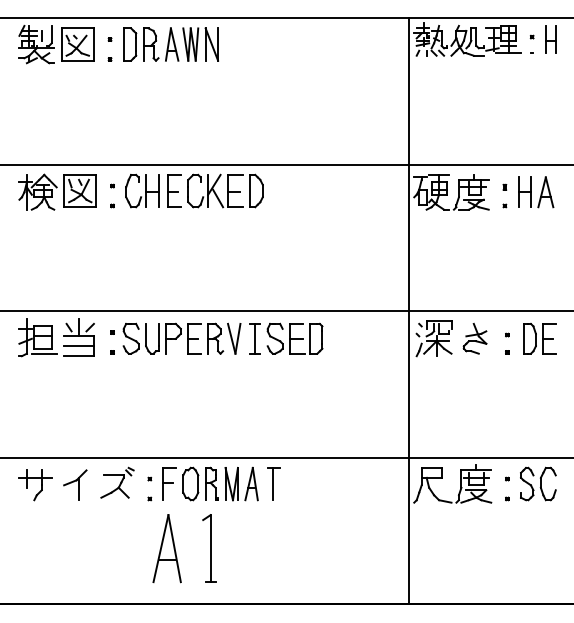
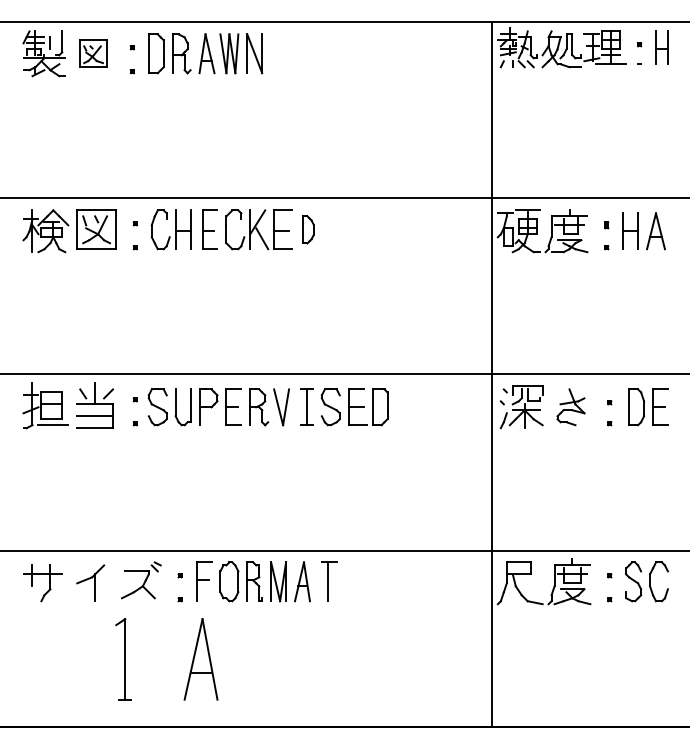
part: (77, 44) -> (93, 53), size x0.7
part: (256, 190) -> (308, 229), size x0.7
part: (209, 548) -> (123, 659), moved

